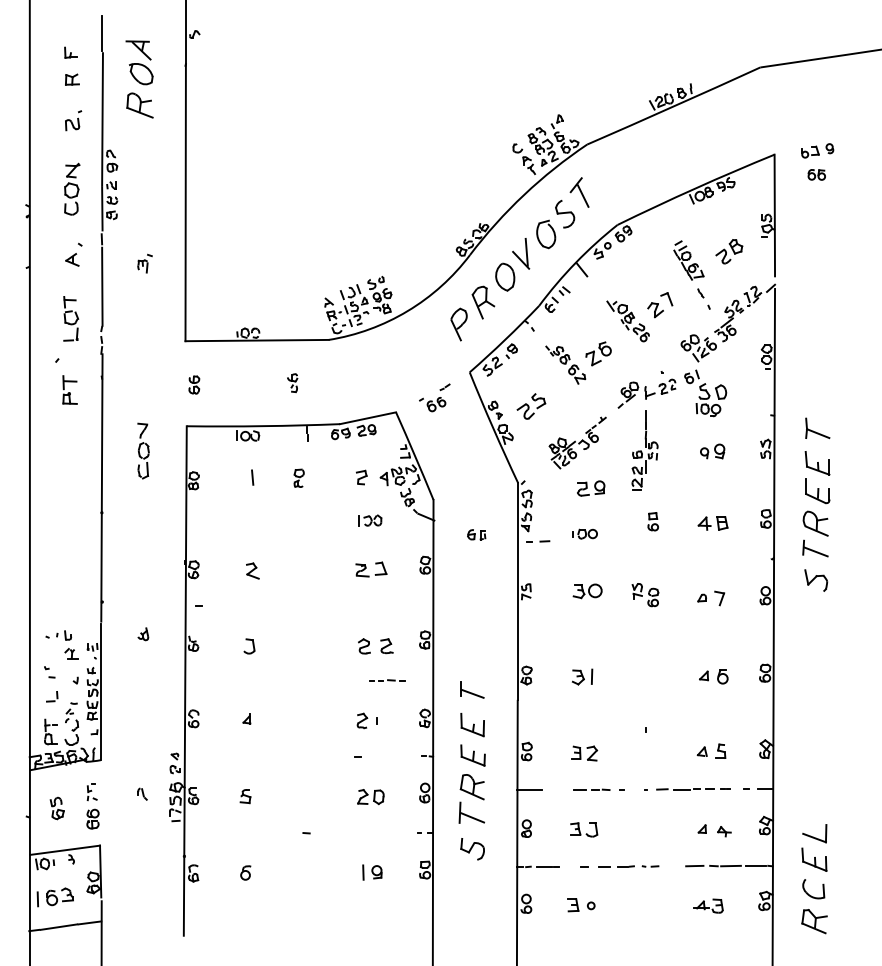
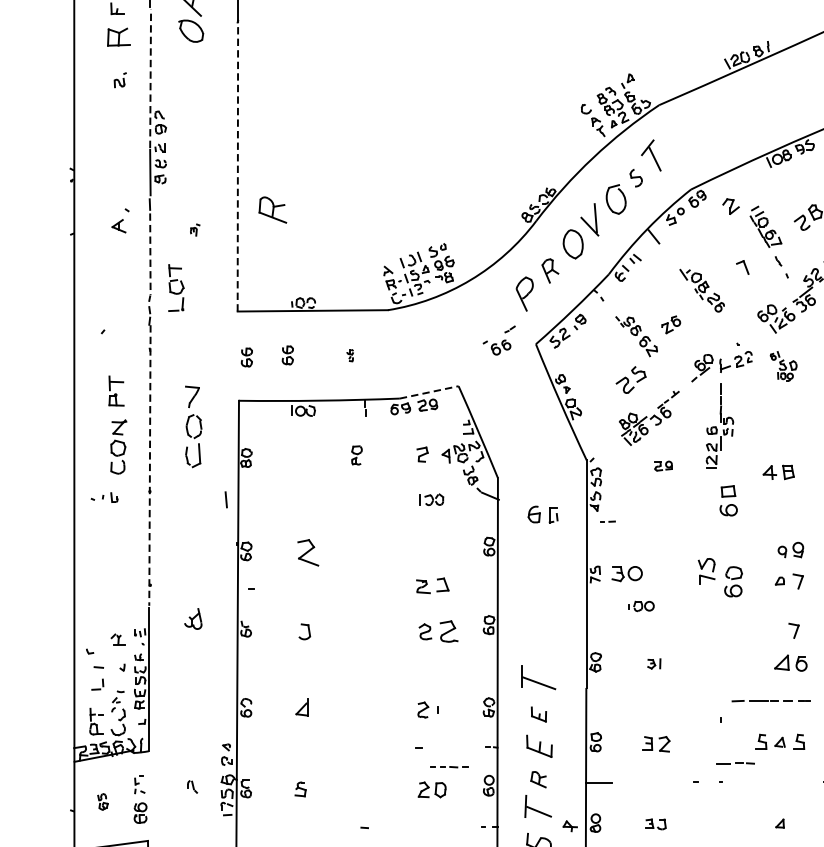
part: (72, 79) -> (119, 36), size x1.6
part: (139, 105) -> (272, 210), moved
line: (102, 118) -> (150, 77), solid -> dashed
part: (73, 120) -> (120, 79), size x0.7
part: (72, 188) -> (119, 446), moved
line: (185, 202) -> (237, 165), solid -> dashed
part: (565, 213) -> (636, 177), size x0.6
part: (144, 263) -> (194, 229), size x0.6
line: (102, 286) -> (150, 254), solid -> dashed
part: (483, 302) -> (550, 270), size x0.7
part: (655, 310) -> (730, 206), moved
part: (71, 318) -> (176, 287), moved
part: (598, 353) -> (671, 324), size x0.7
part: (233, 382) -> (288, 354), added
part: (292, 383) -> (349, 355), size x0.6
part: (69, 389) -> (115, 390), moved
part: (705, 393) -> (783, 366), size x0.6
part: (434, 397) -> (498, 340), moved
part: (531, 406) -> (631, 380), moved
line: (368, 418) -> (429, 392), solid -> dashed
part: (143, 450) -> (193, 426), size x1.4
part: (712, 451) -> (790, 550), moved
line: (252, 477) -> (226, 499), moved
line: (101, 487) -> (149, 465), solid -> dashed
part: (591, 488) -> (663, 466), size x0.6
part: (652, 521) -> (727, 500), size x1.6
part: (712, 523) -> (778, 472), moved
part: (584, 533) -> (640, 605), moved
part: (476, 534) -> (543, 514), size x1.6
part: (538, 541) -> (608, 521), size x0.6
part: (371, 569) -> (432, 585), moved
part: (252, 570) -> (307, 552), size x1.6
part: (587, 591) -> (627, 574), moved
part: (645, 595) -> (720, 578), size x1.6
part: (143, 634) -> (193, 619), size x1.6
part: (58, 635) -> (104, 497), moved
part: (715, 645) -> (793, 630), added
part: (386, 646) -> (448, 631), size x1.4
part: (49, 672) -> (94, 659), size x1.6
part: (703, 675) -> (781, 662), size x1.6
part: (582, 676) -> (654, 663), size x0.6
part: (387, 680) -> (449, 767), moved
part: (472, 689) -> (538, 677), size x1.4
part: (246, 718) -> (301, 707), size x1.6
part: (472, 725) -> (538, 714), size x0.6
part: (684, 750) -> (761, 741), added
part: (471, 787) -> (537, 779), size x0.6
part: (591, 789) -> (735, 763), moved
part: (693, 789) -> (770, 701), moved
part: (56, 808) -> (102, 801), size x0.7
part: (584, 829) -> (656, 823), size x0.7
part: (724, 831) -> (570, 826), moved

